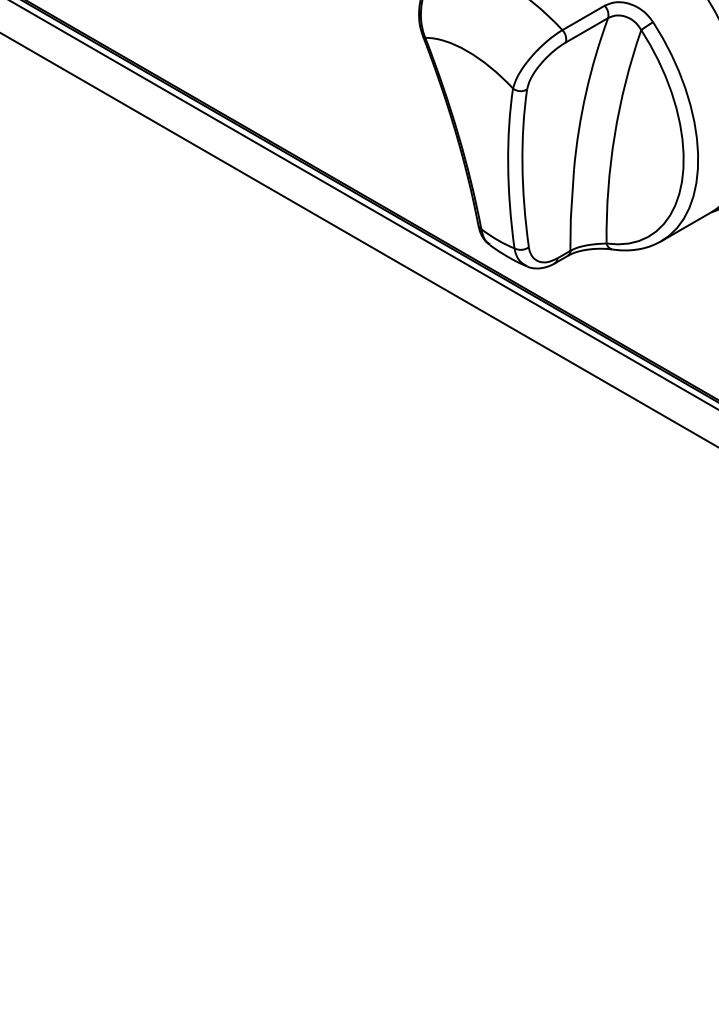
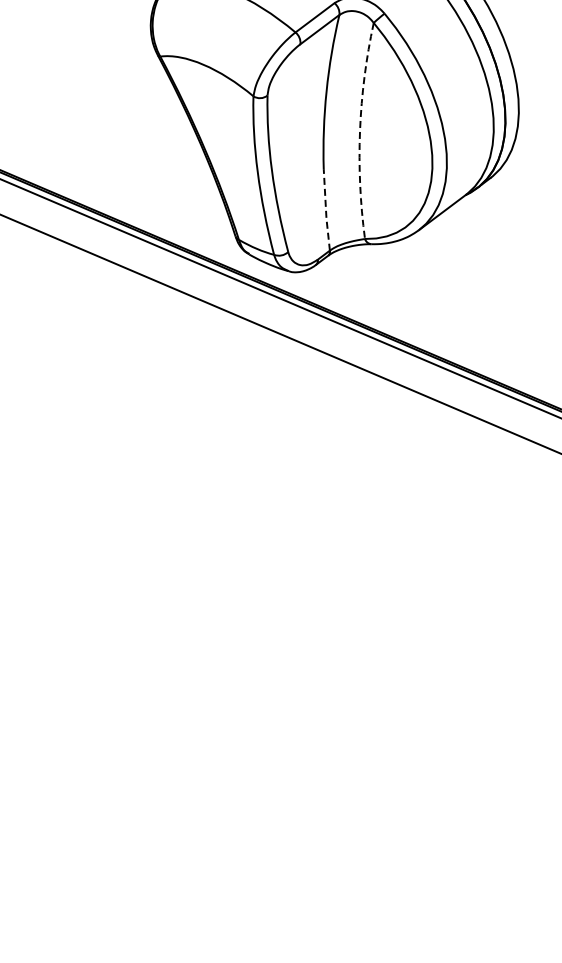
arc: (614, 135) -> (359, 130), solid -> dashed
line: (571, 210) -> (326, 210), solid -> dashed

